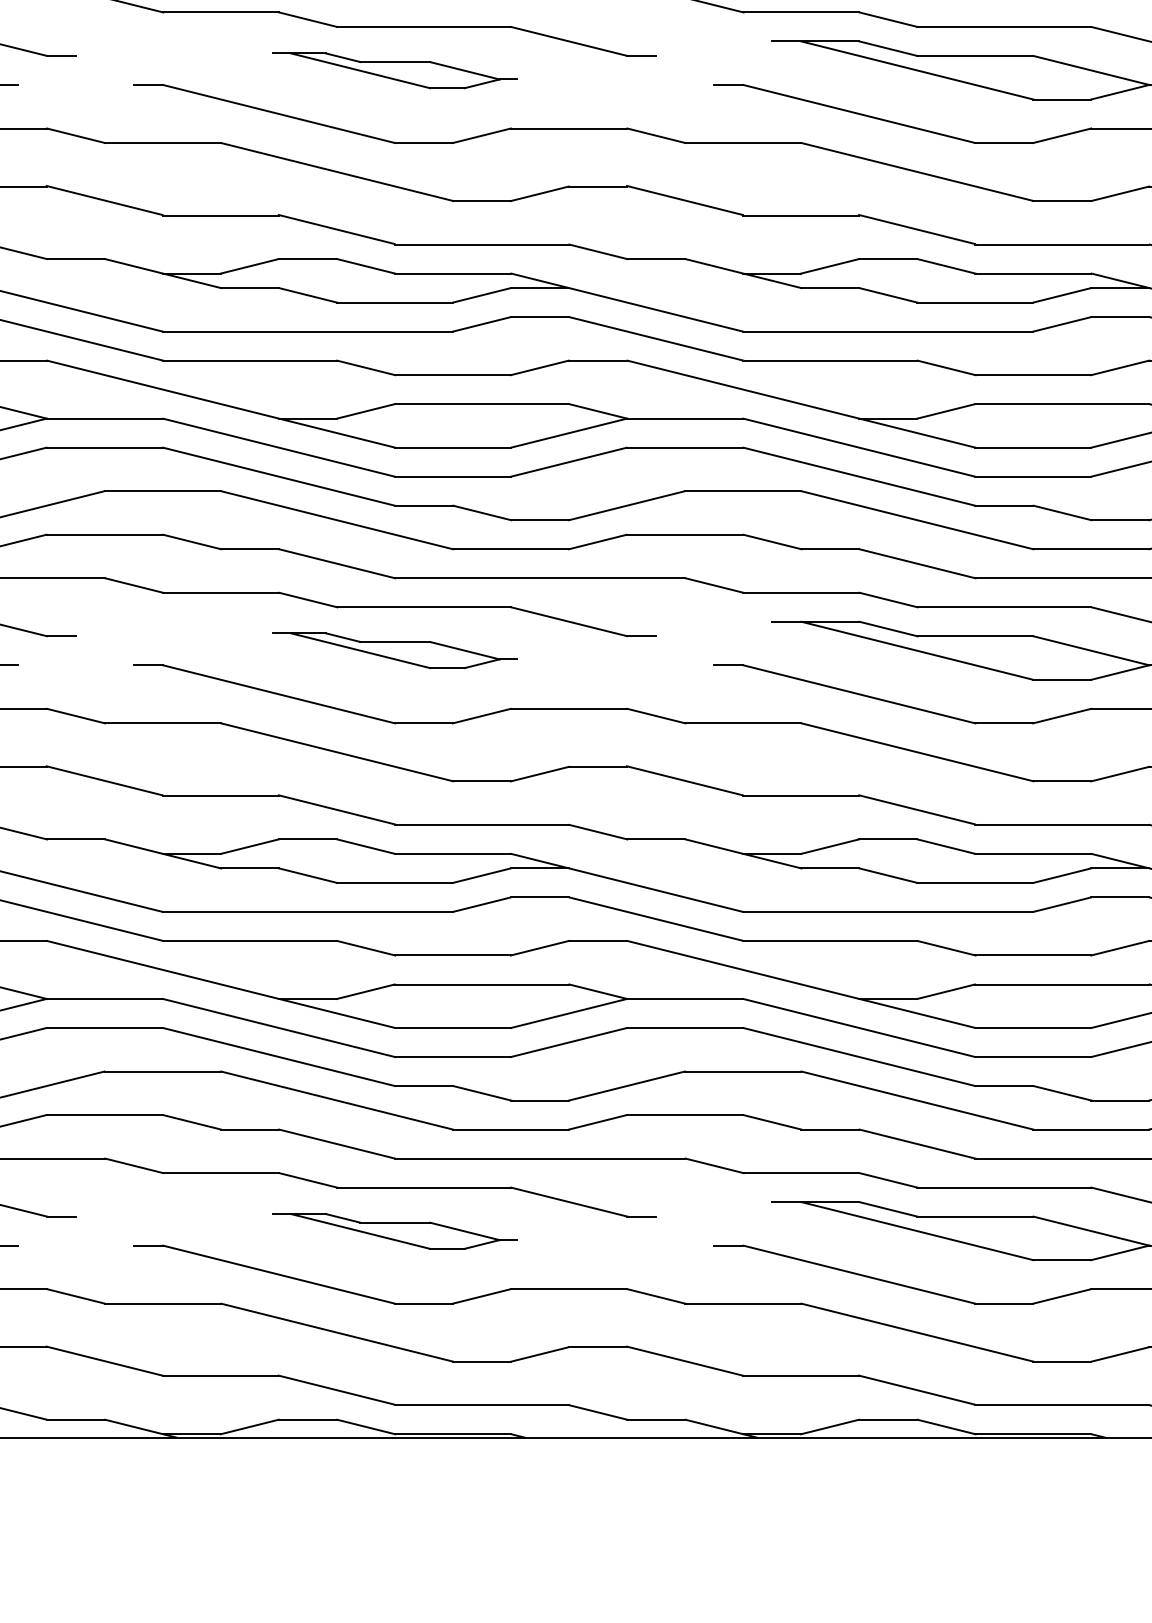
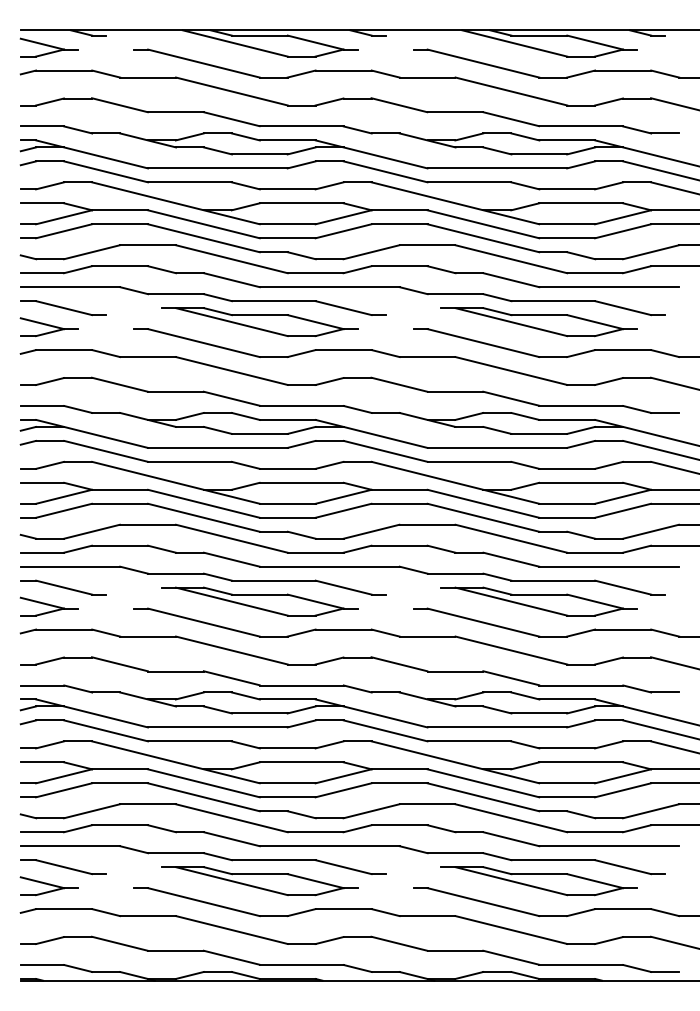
part: (394, 71) -> (259, 322), size x1.67
part: (394, 650) -> (259, 601), size x1.67
part: (394, 1231) -> (259, 881), size x1.67

